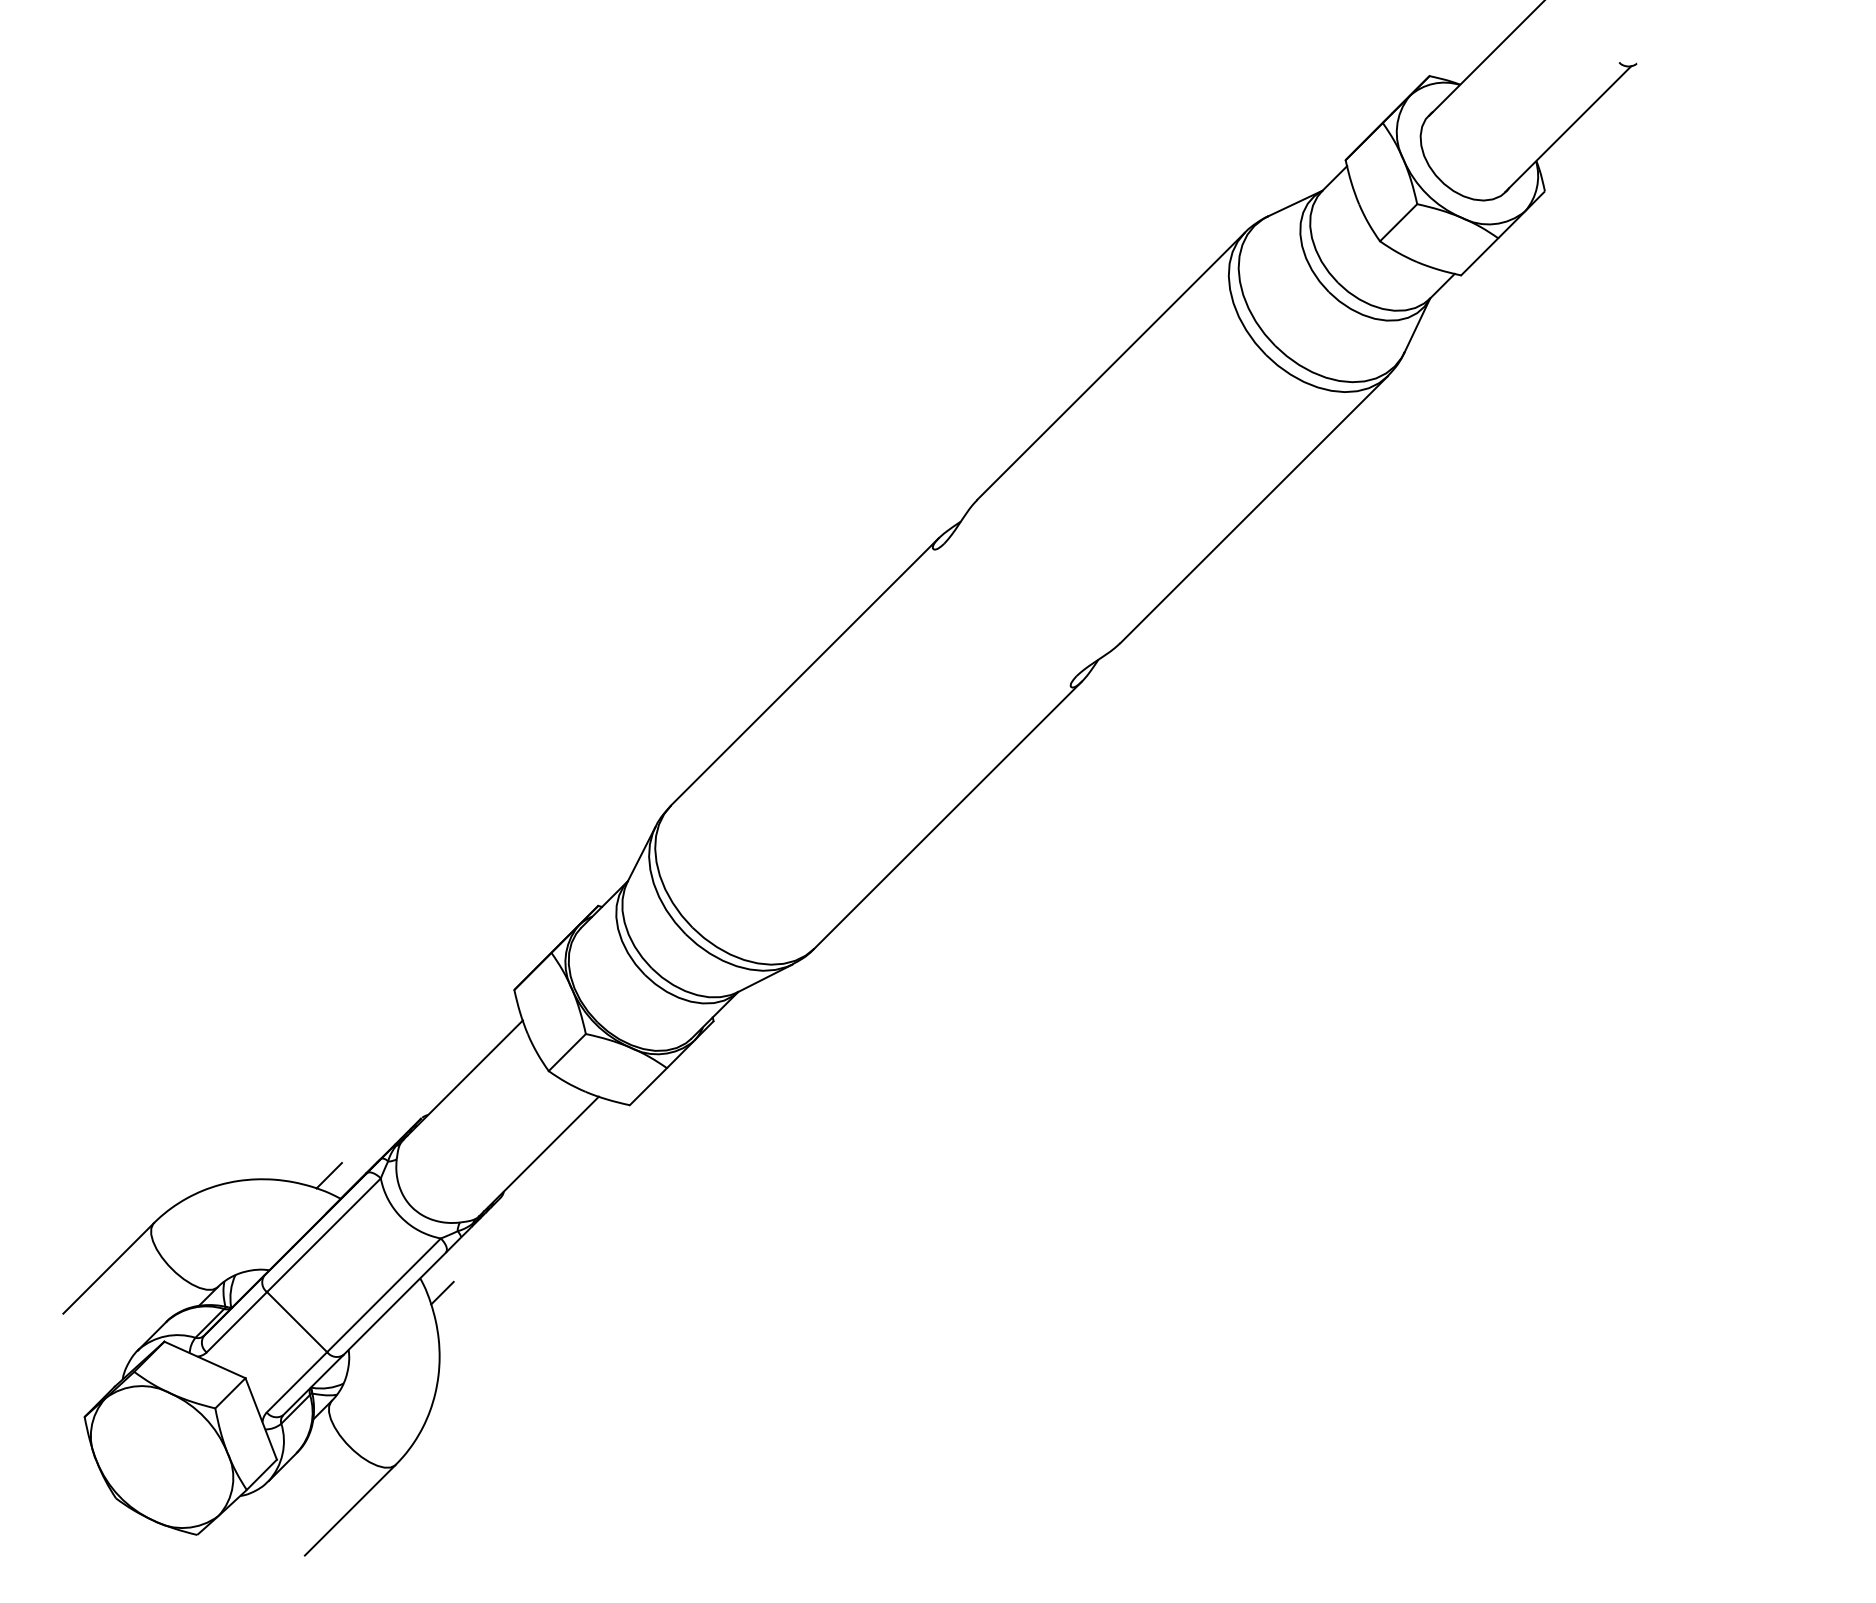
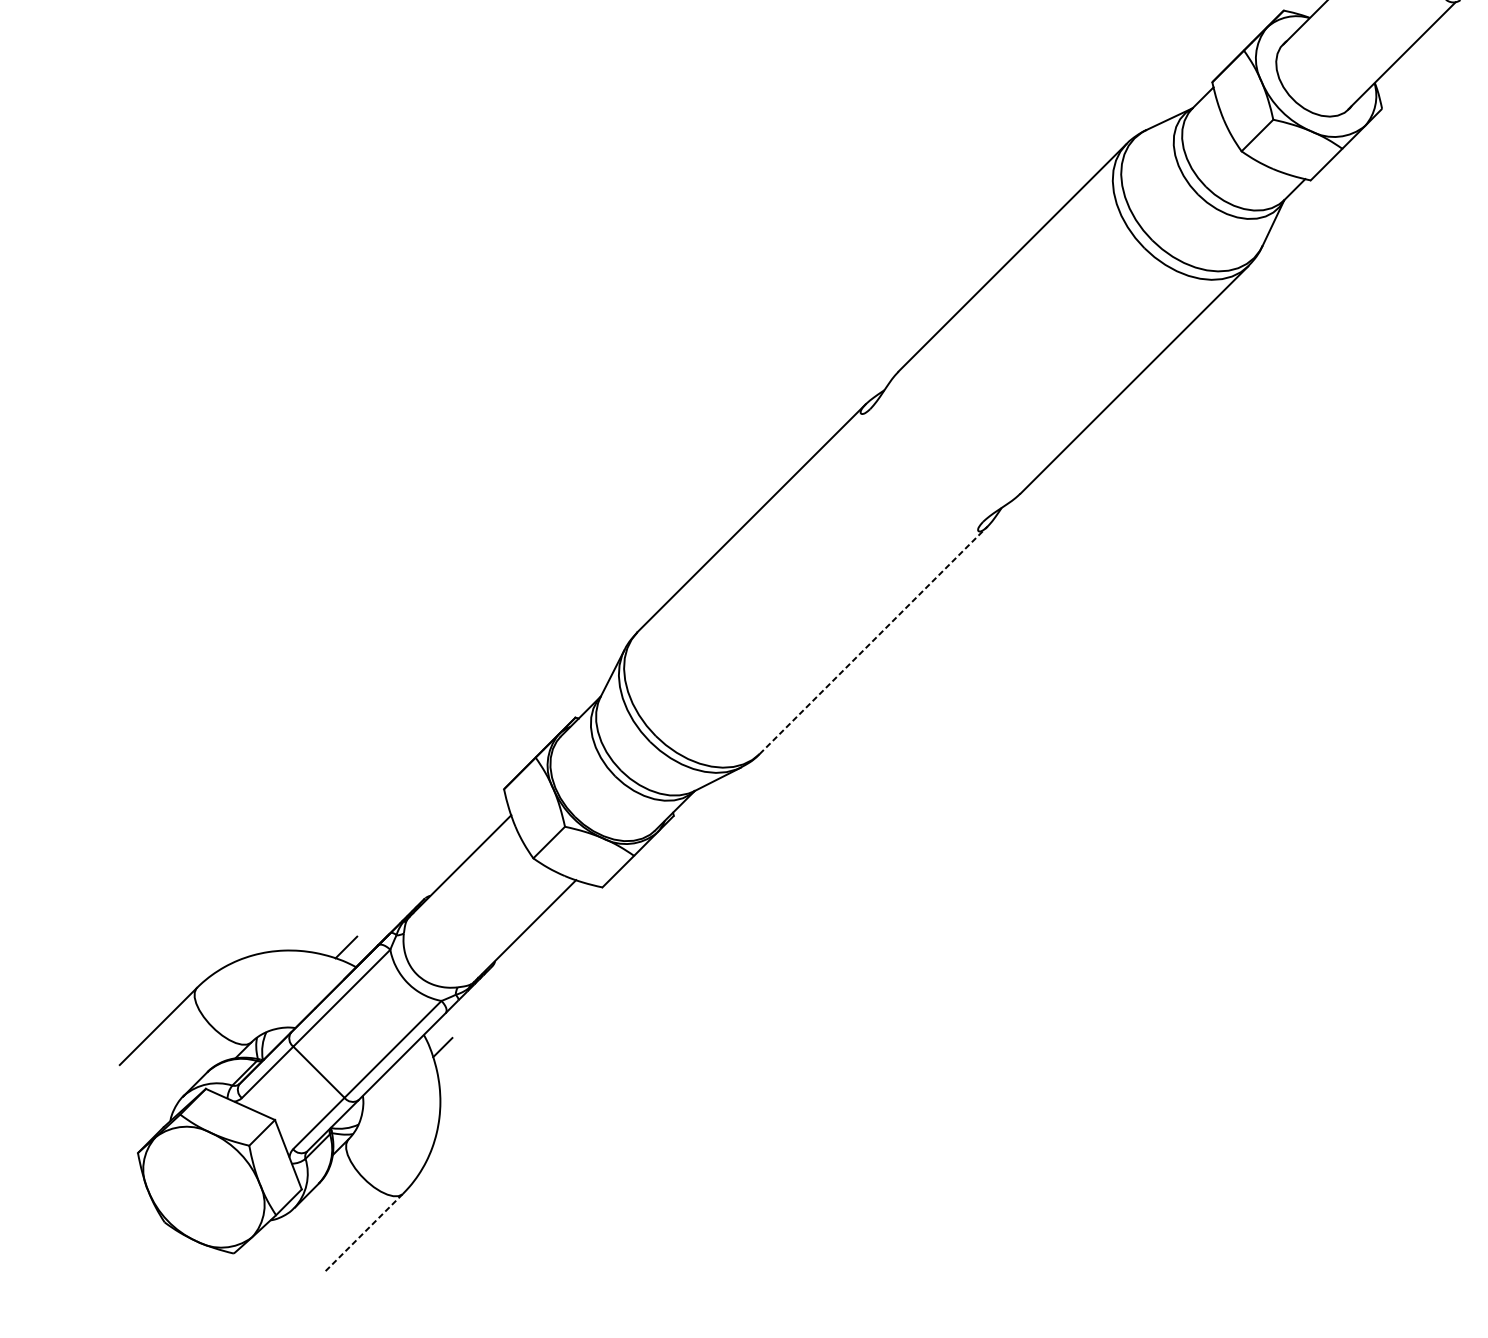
line: (948, 814) -> (873, 639), solid -> dashed
line: (350, 1509) -> (364, 1231), solid -> dashed

